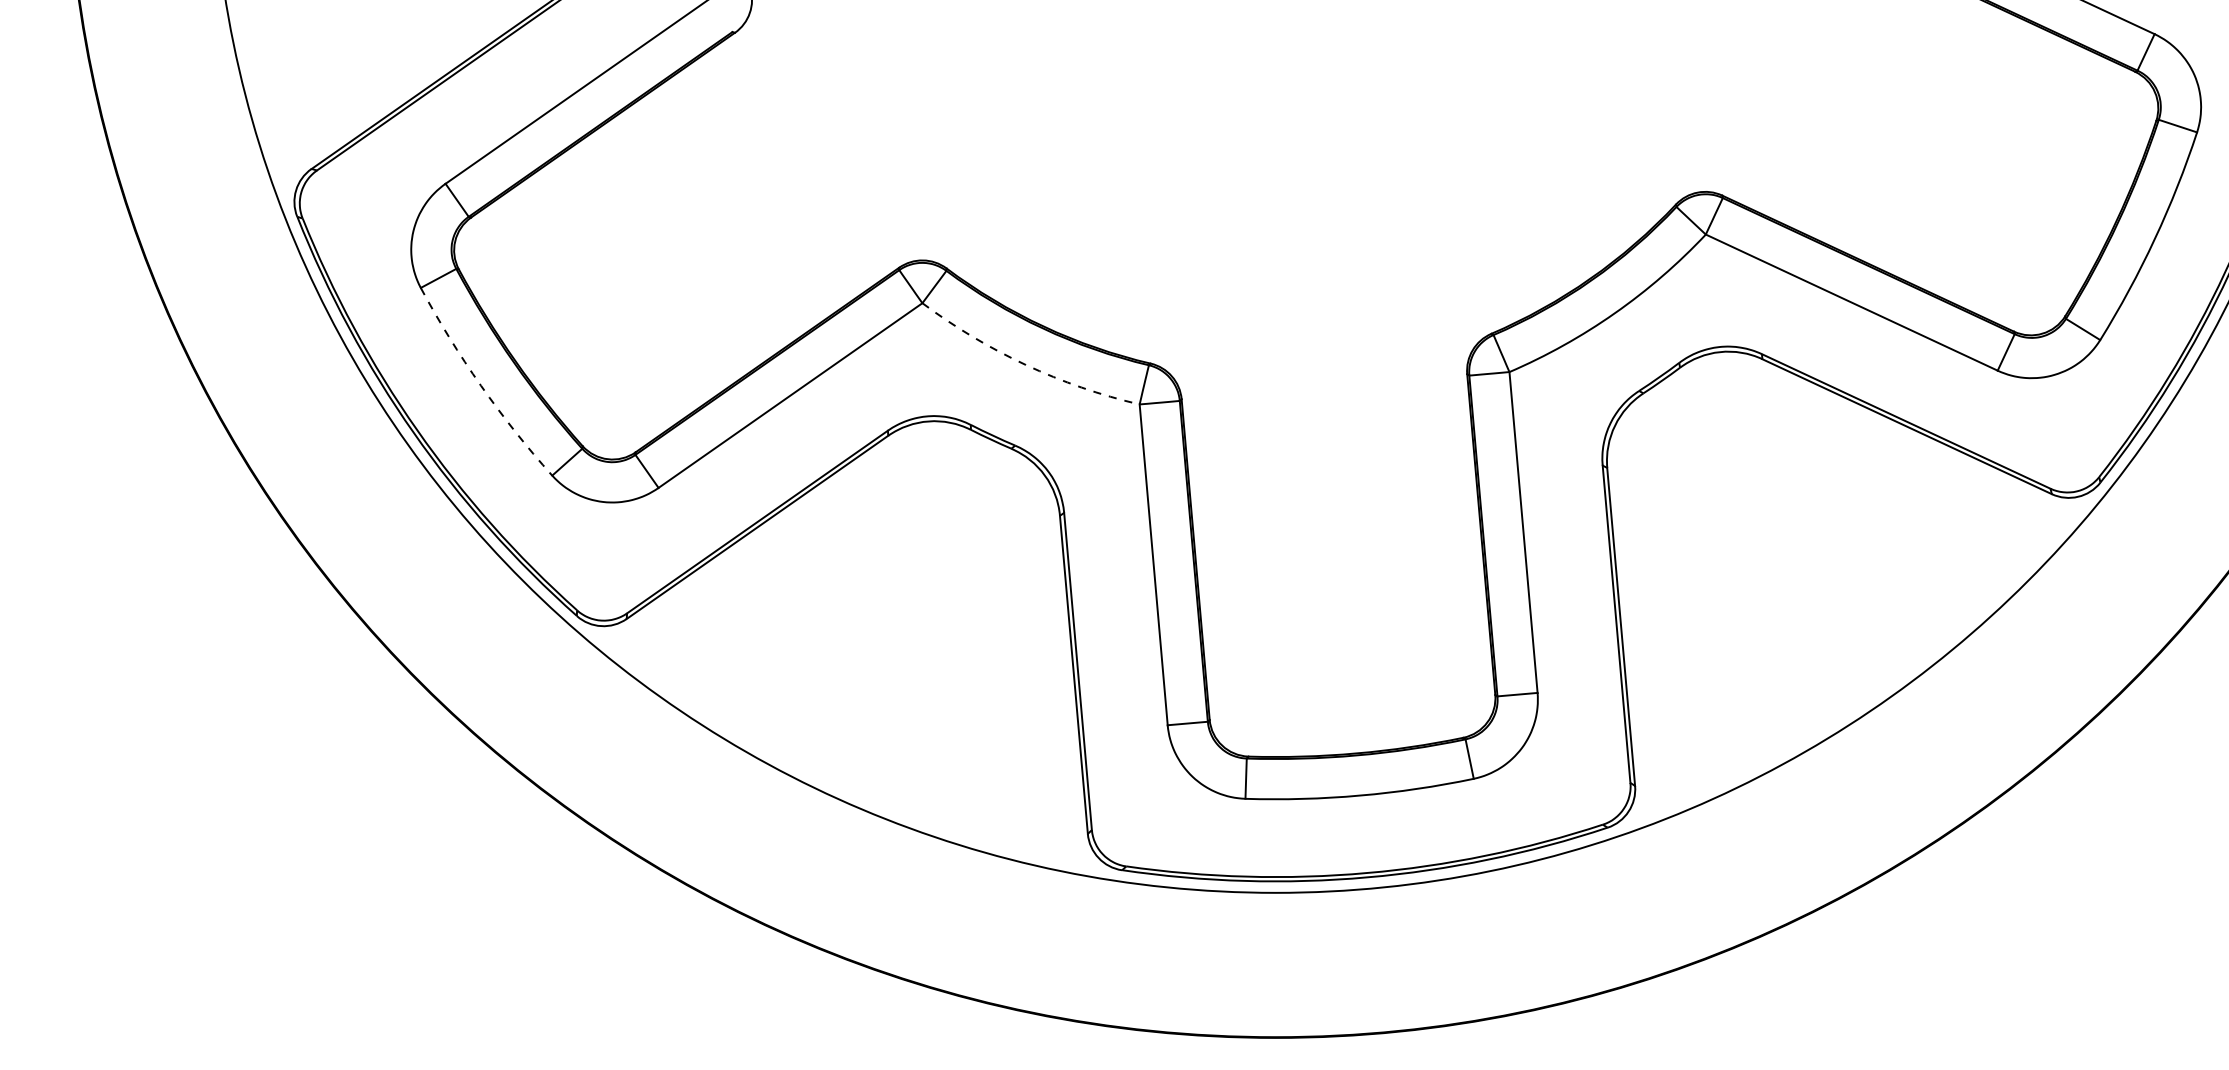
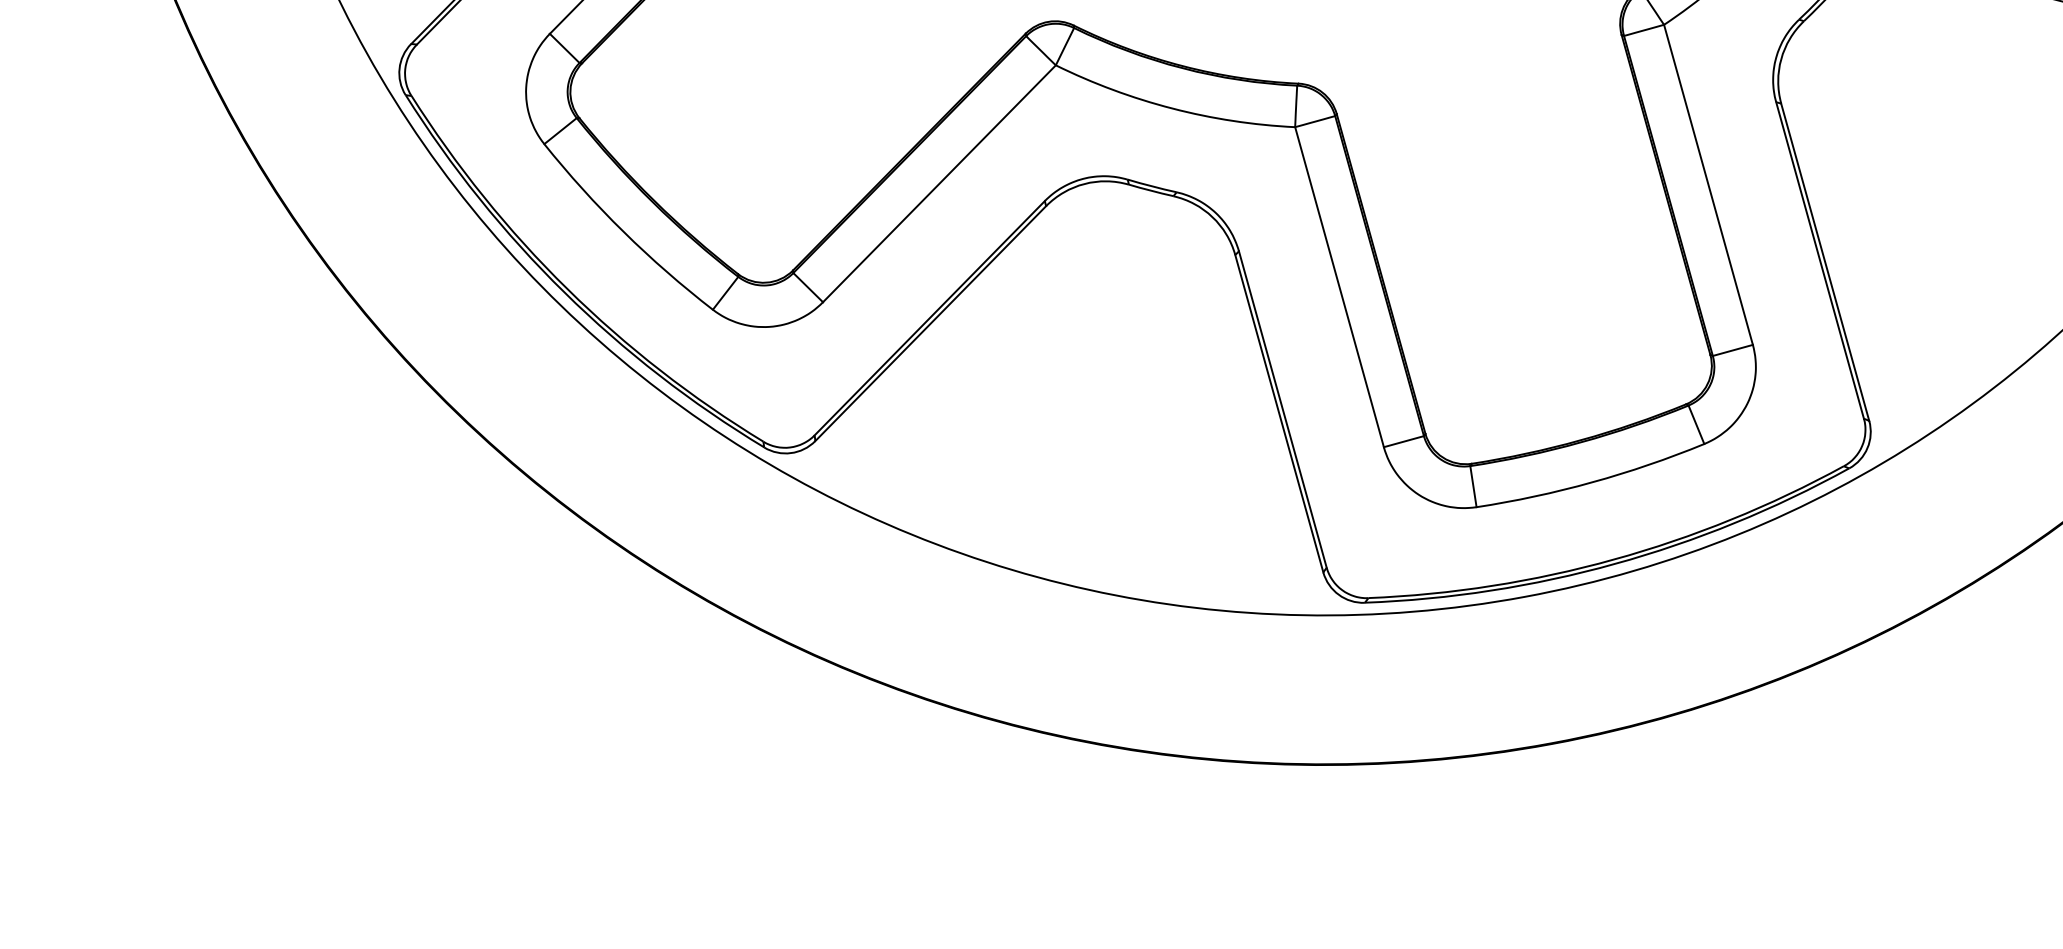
arc: (1025, 364) -> (1171, 108), dashed -> solid
arc: (480, 385) -> (623, 231), dashed -> solid

